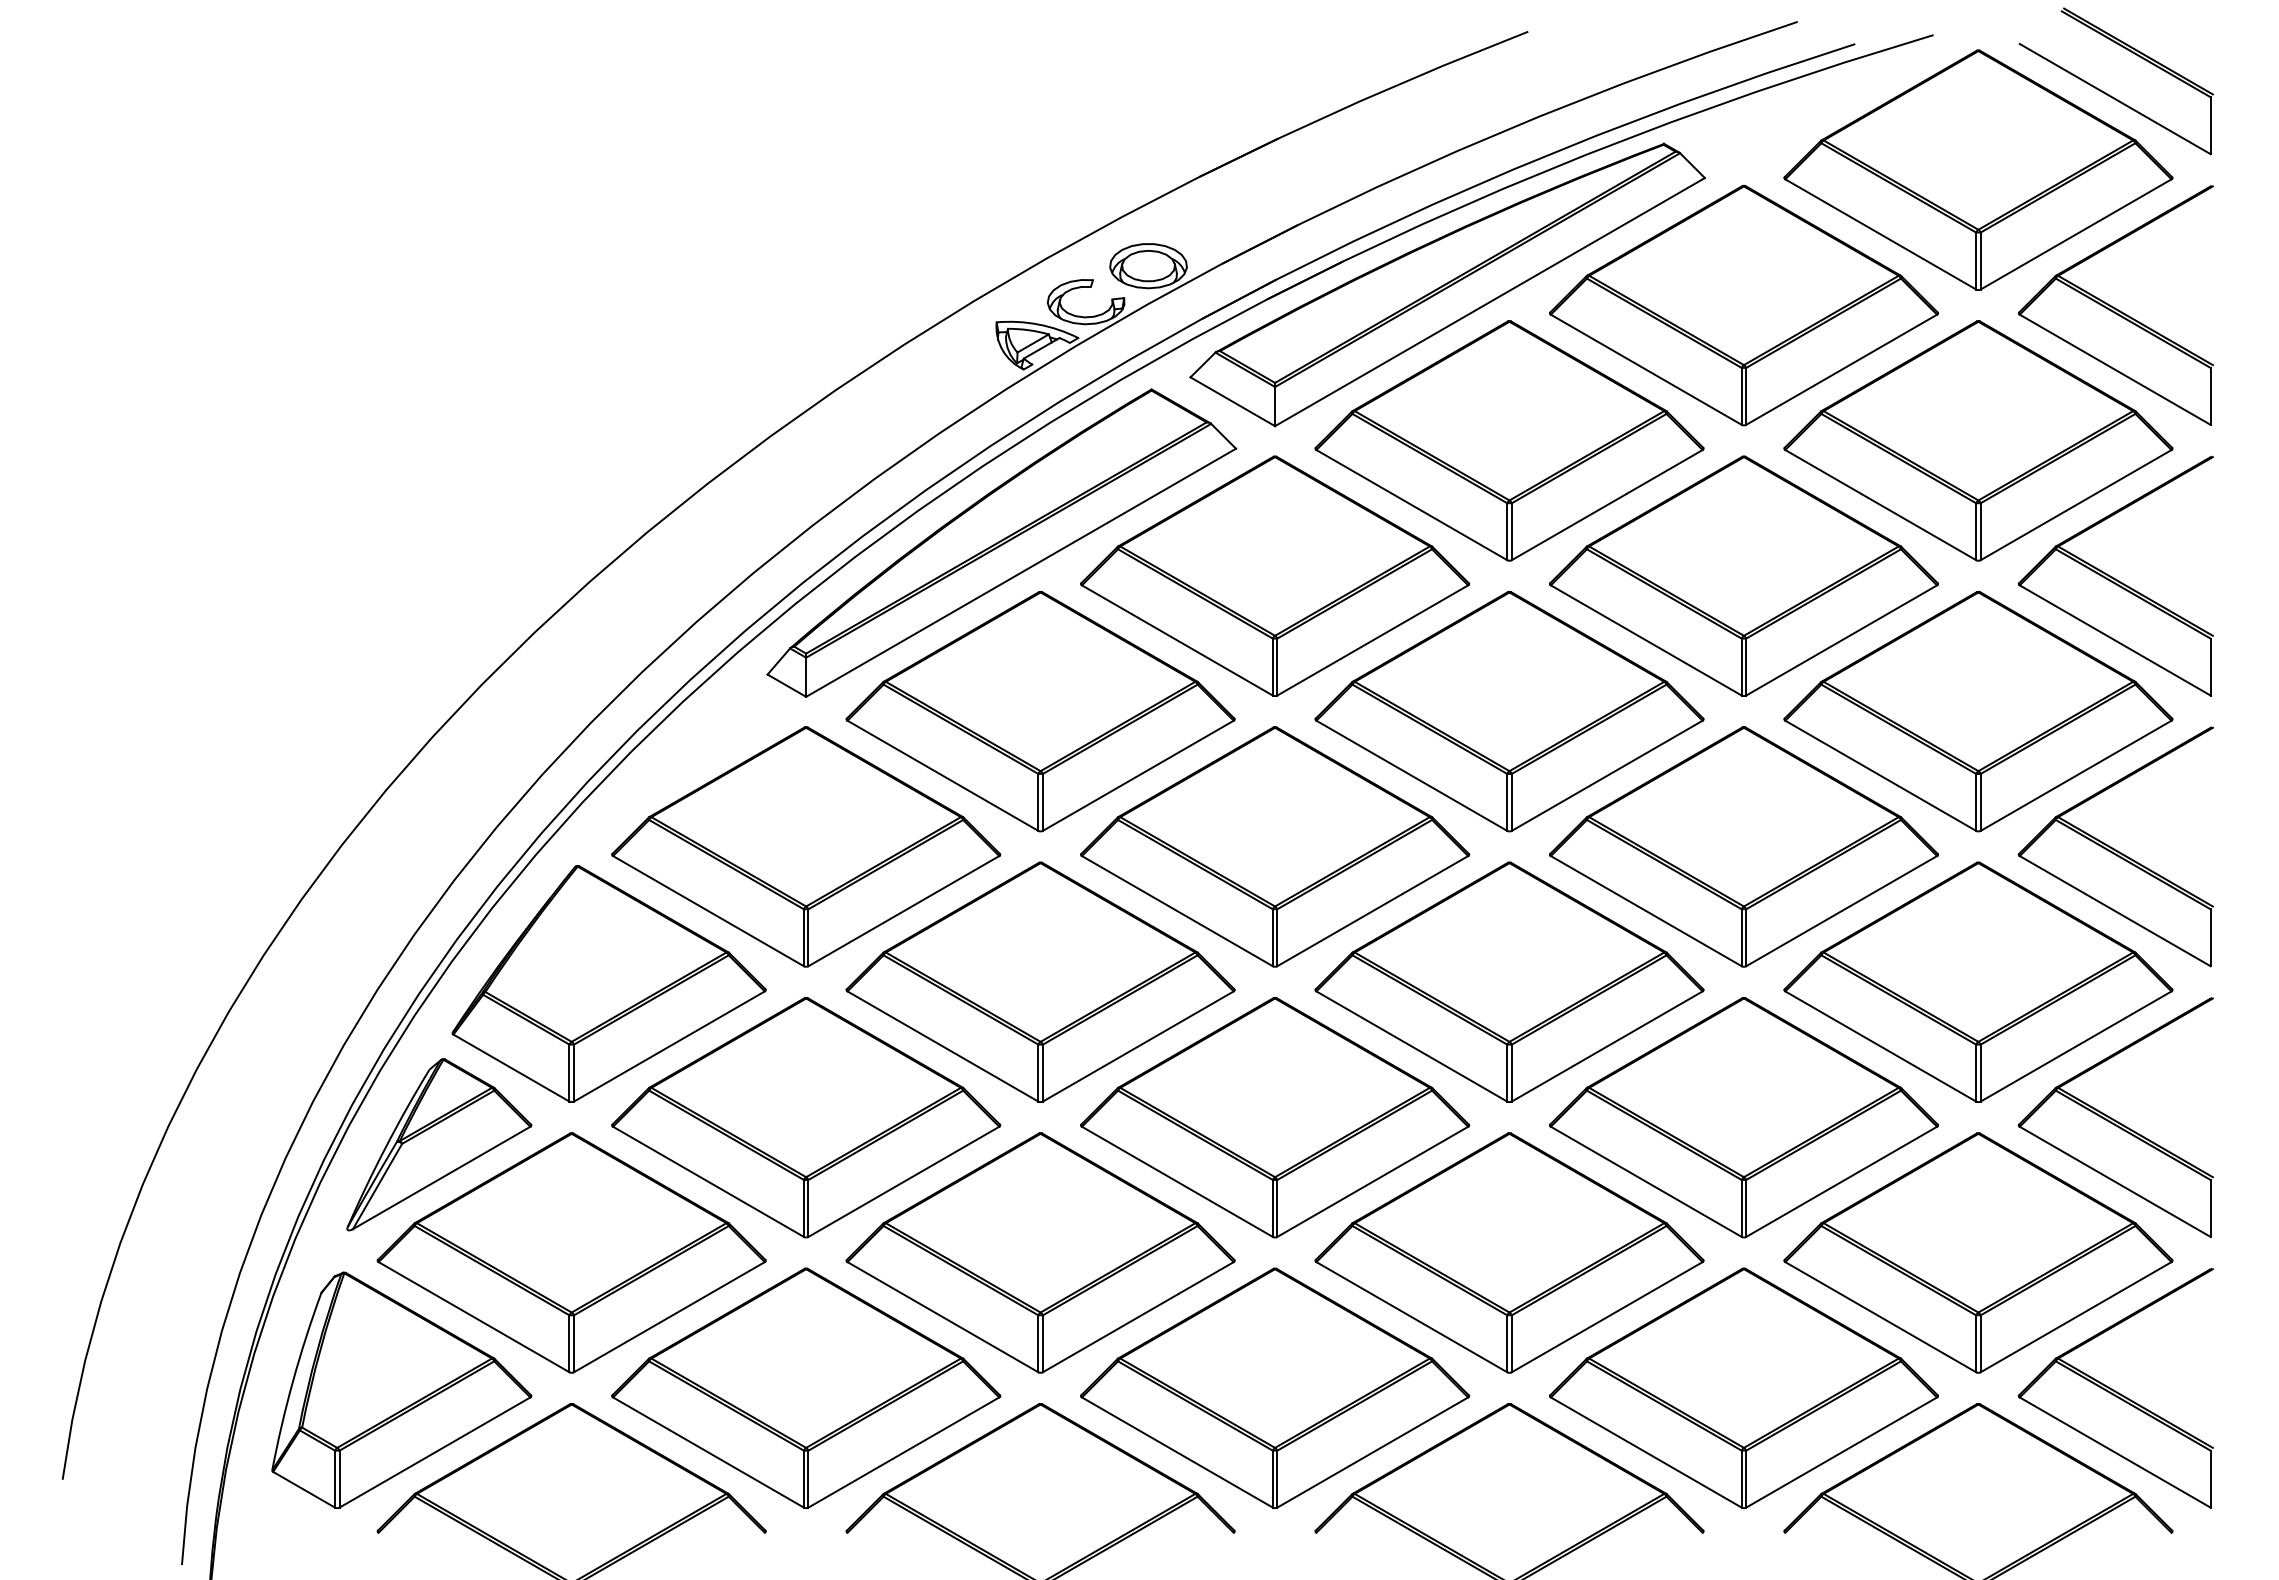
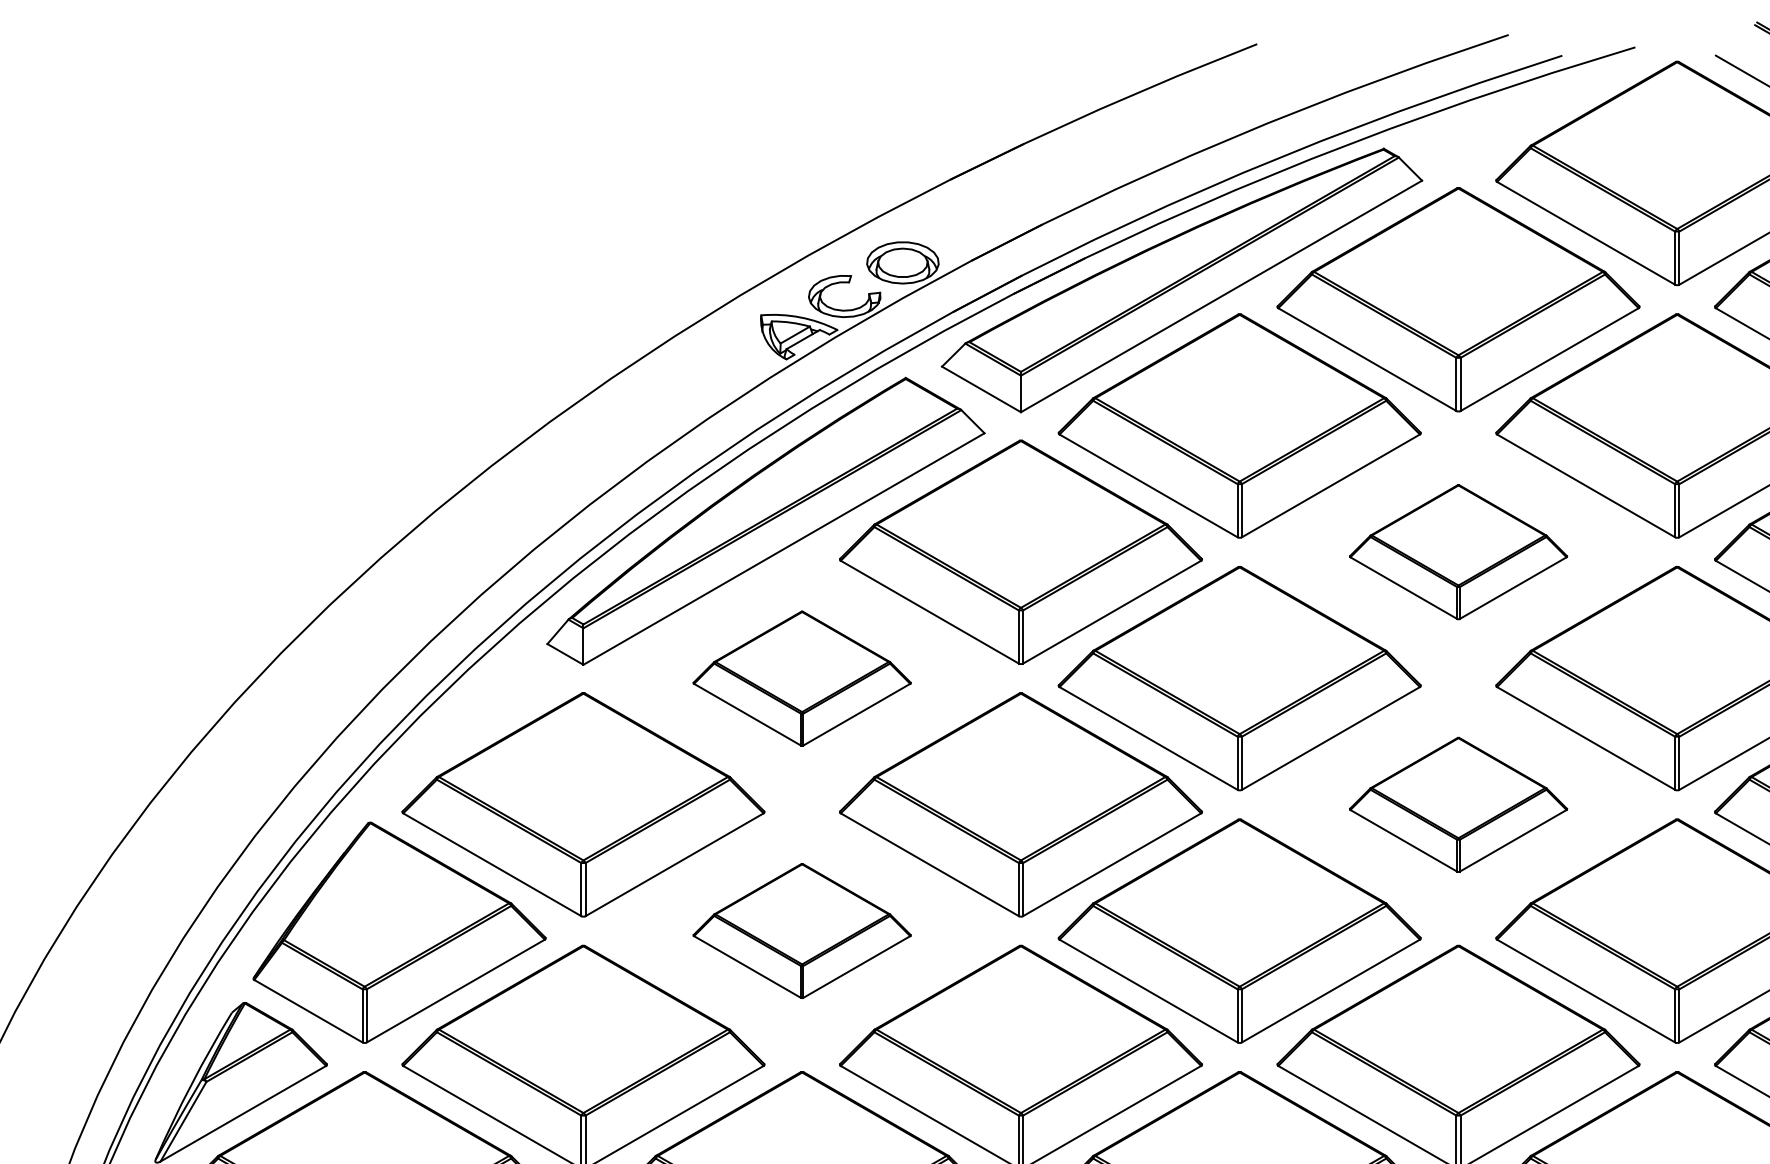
part: (1743, 575) -> (1458, 551), size x0.6
part: (1040, 711) -> (802, 678), size x0.6
part: (1743, 846) -> (1458, 804), size x0.6
part: (1040, 981) -> (802, 930), size x0.6

